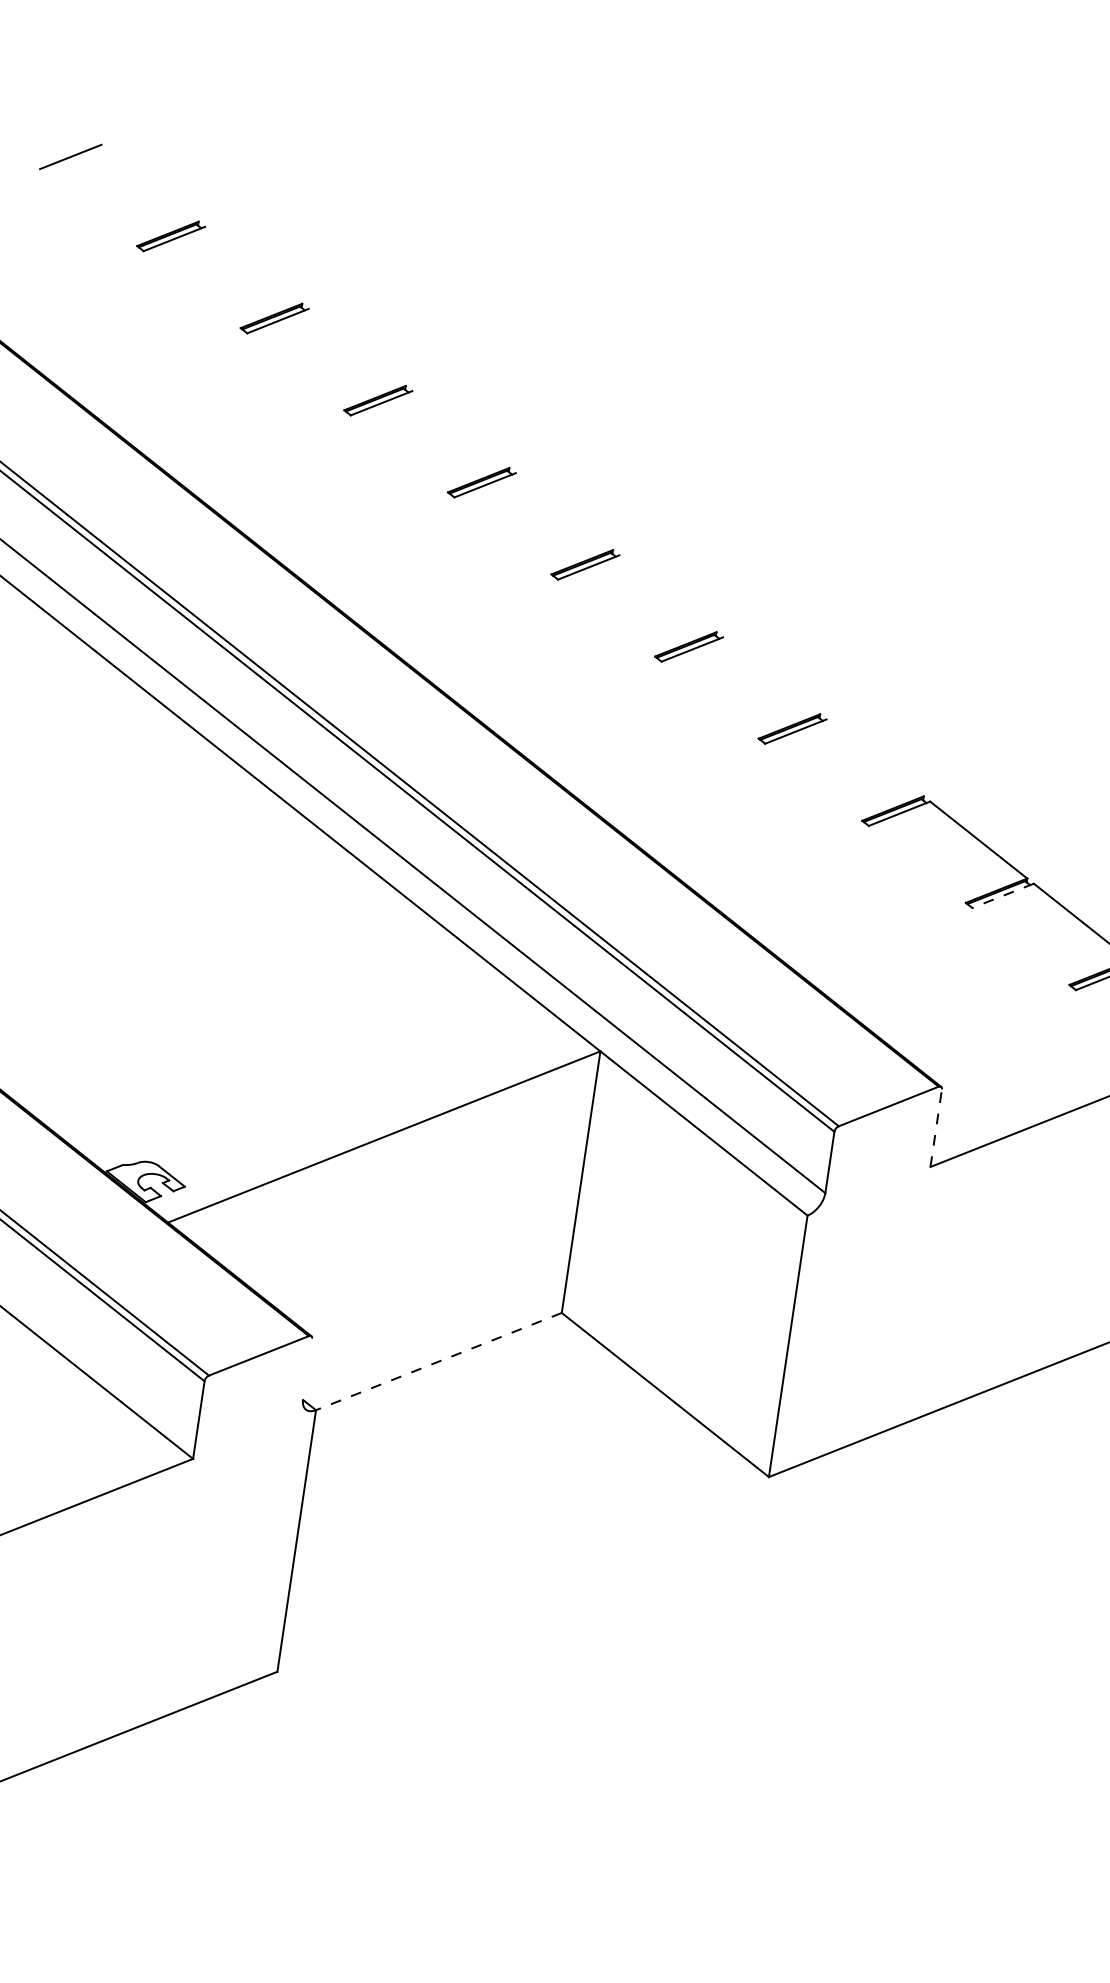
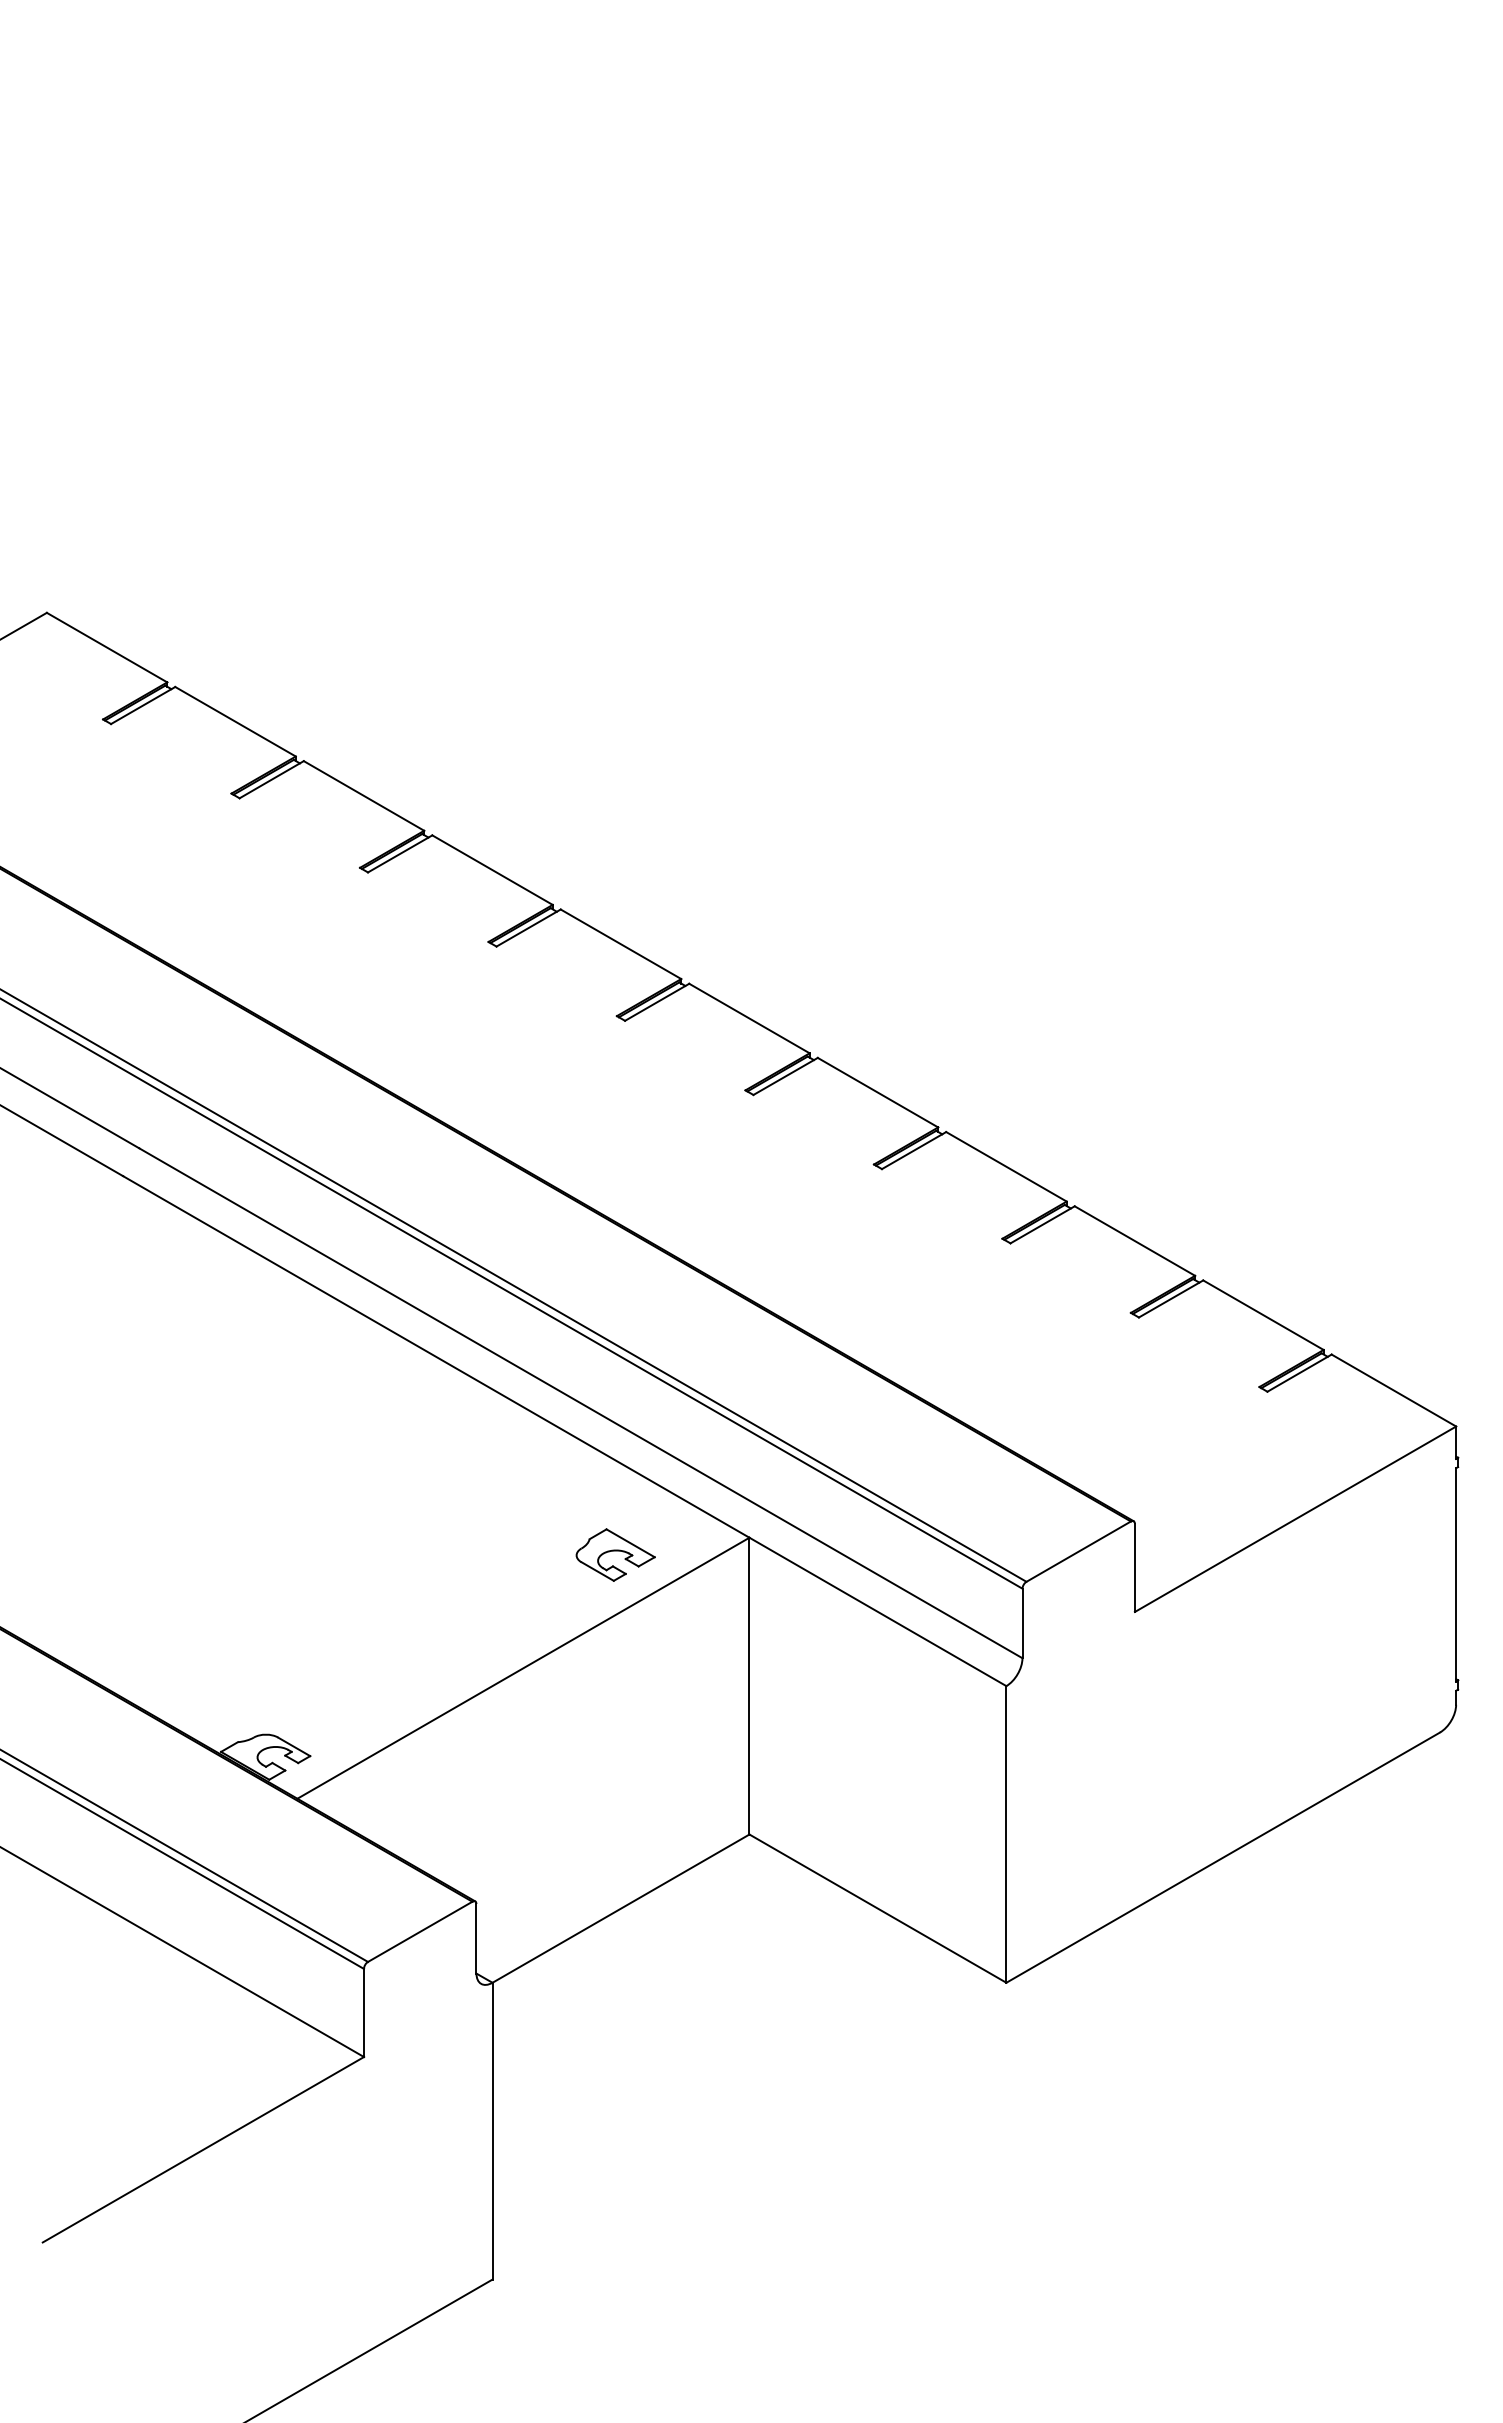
line: (149, 183) -> (106, 647), added
line: (253, 265) -> (235, 721), added
line: (356, 346) -> (363, 795), added
line: (460, 429) -> (492, 869), added
line: (563, 511) -> (620, 944), added
line: (668, 593) -> (749, 1018), added
line: (771, 675) -> (877, 1092), added
line: (875, 757) -> (1006, 1166), added
line: (1002, 896) -> (1170, 1299), dashed -> solid
part: (480, 1048) -> (615, 1554), added
line: (935, 1127) -> (1134, 1567), dashed -> solid
line: (438, 1361) -> (620, 1908), dashed -> solid
line: (307, 1369) -> (476, 1938), added

